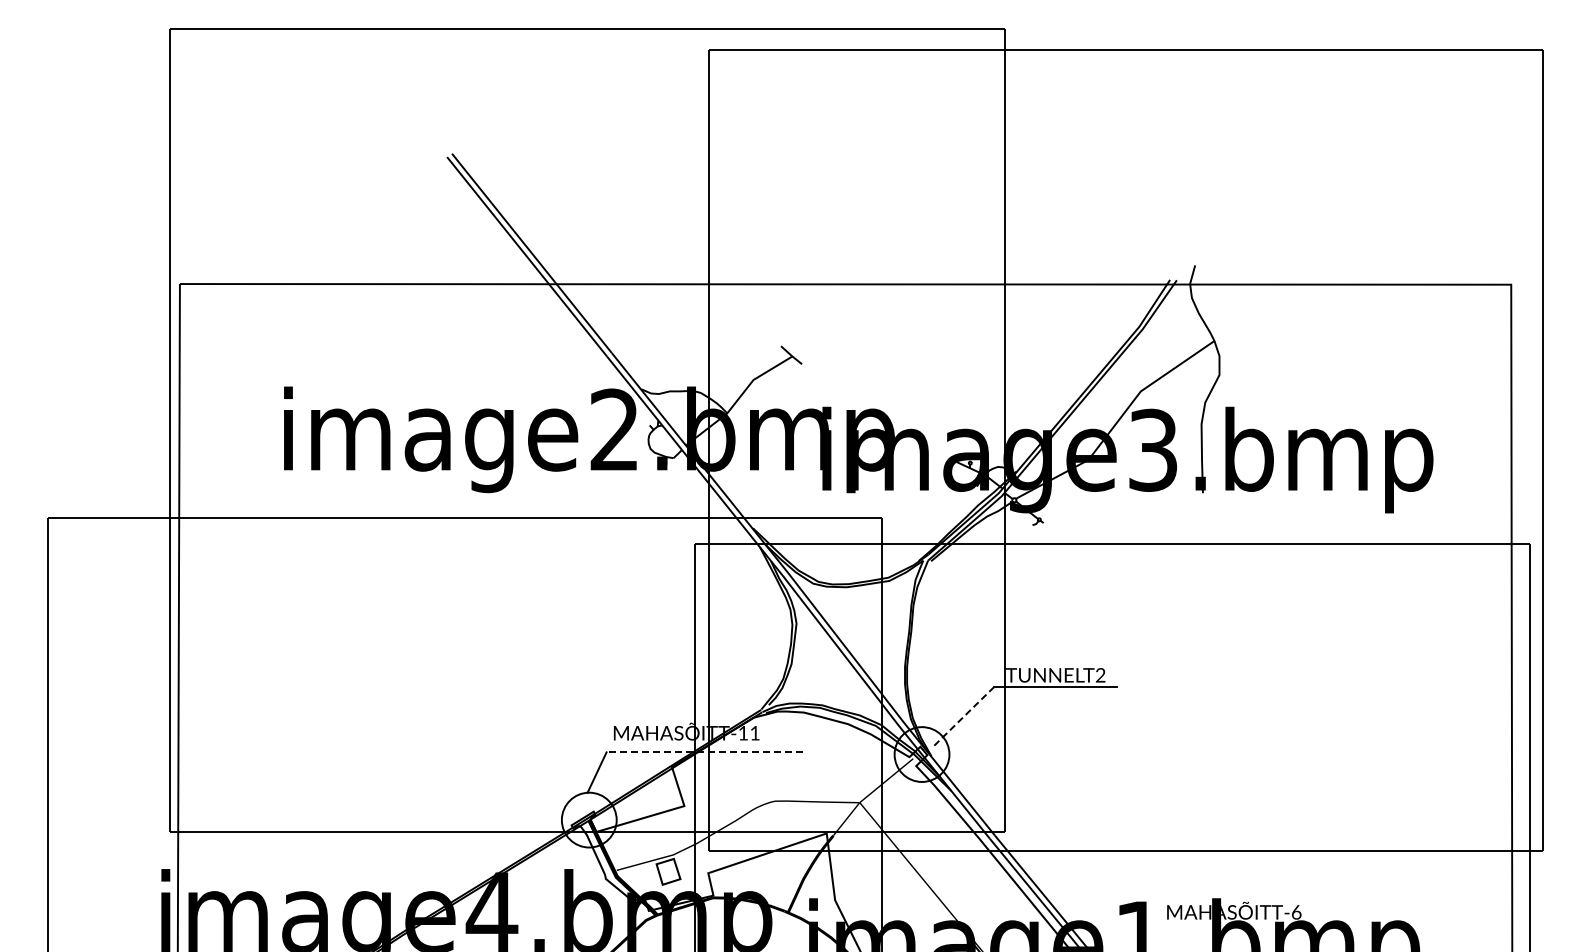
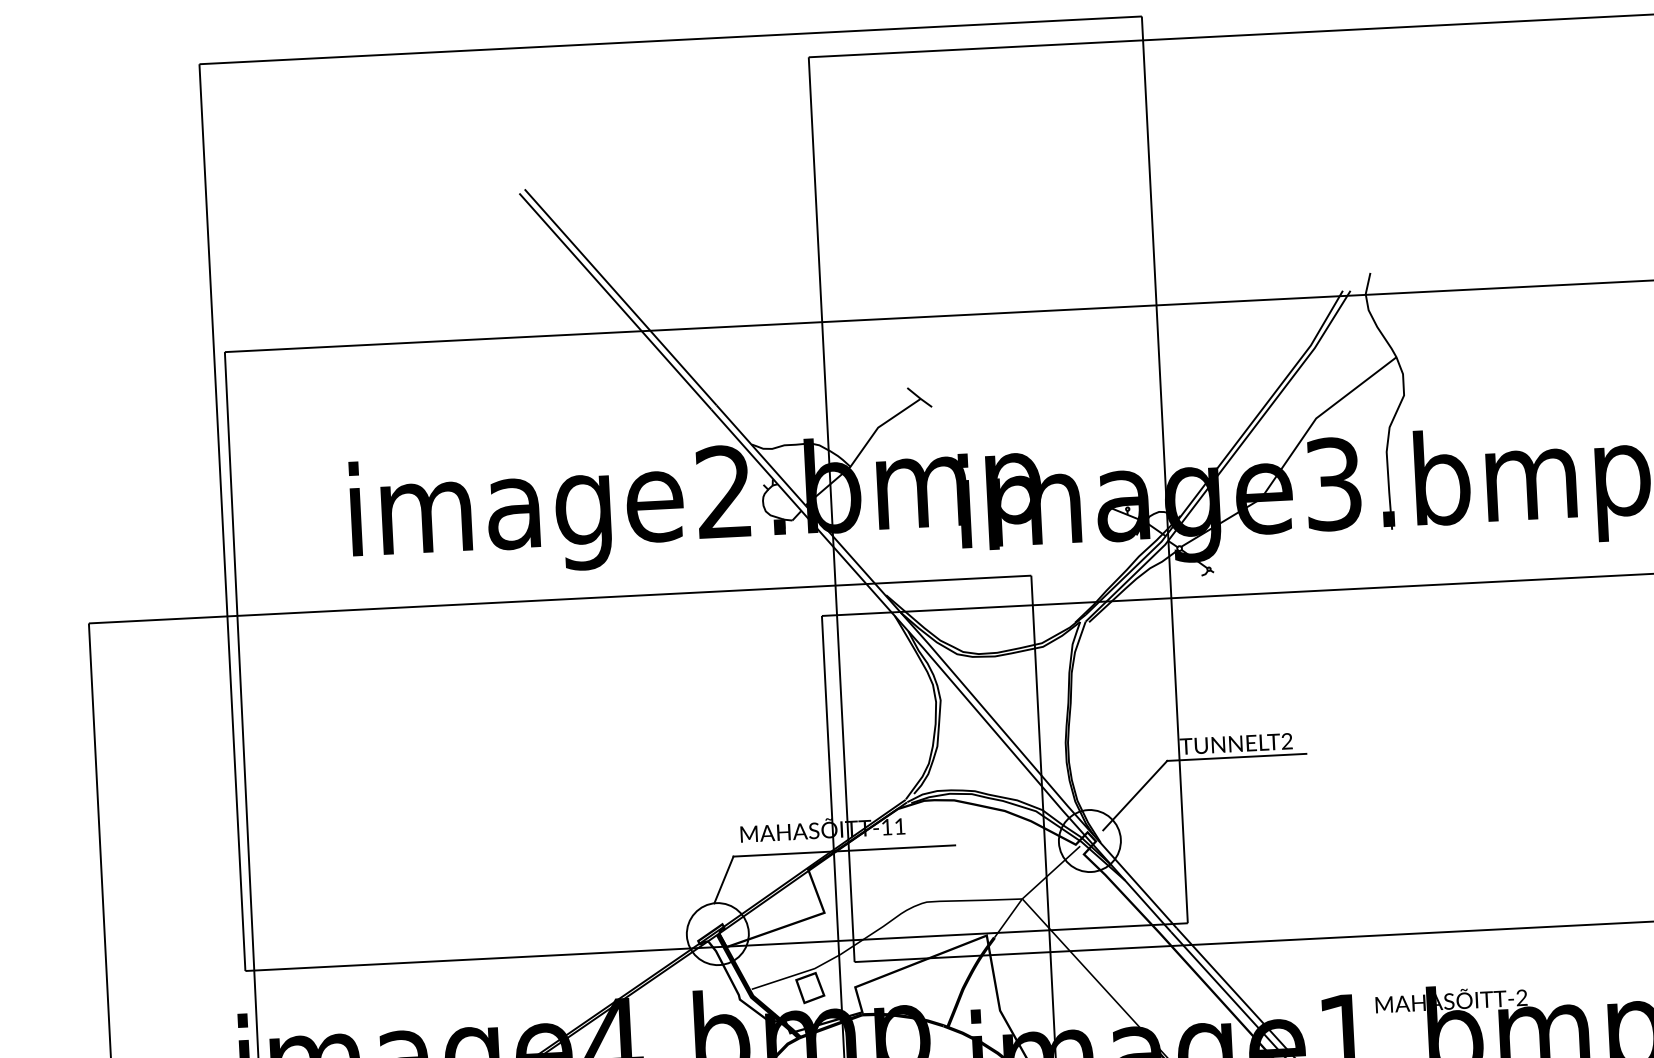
line: (964, 716) -> (1135, 795), dashed -> solid
line: (704, 752) -> (844, 851), dashed -> solid
text: (1296, 912) -> (1521, 997), T-6 -> T-2

